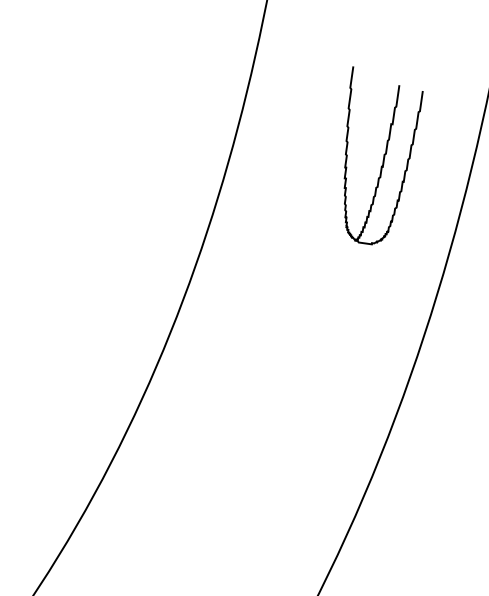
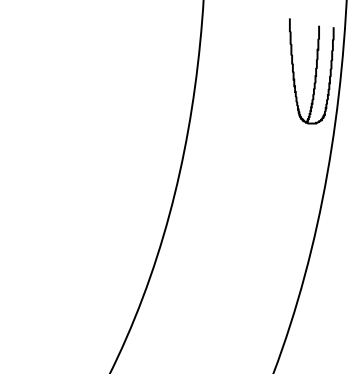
part: (376, 158) -> (311, 71), moved

